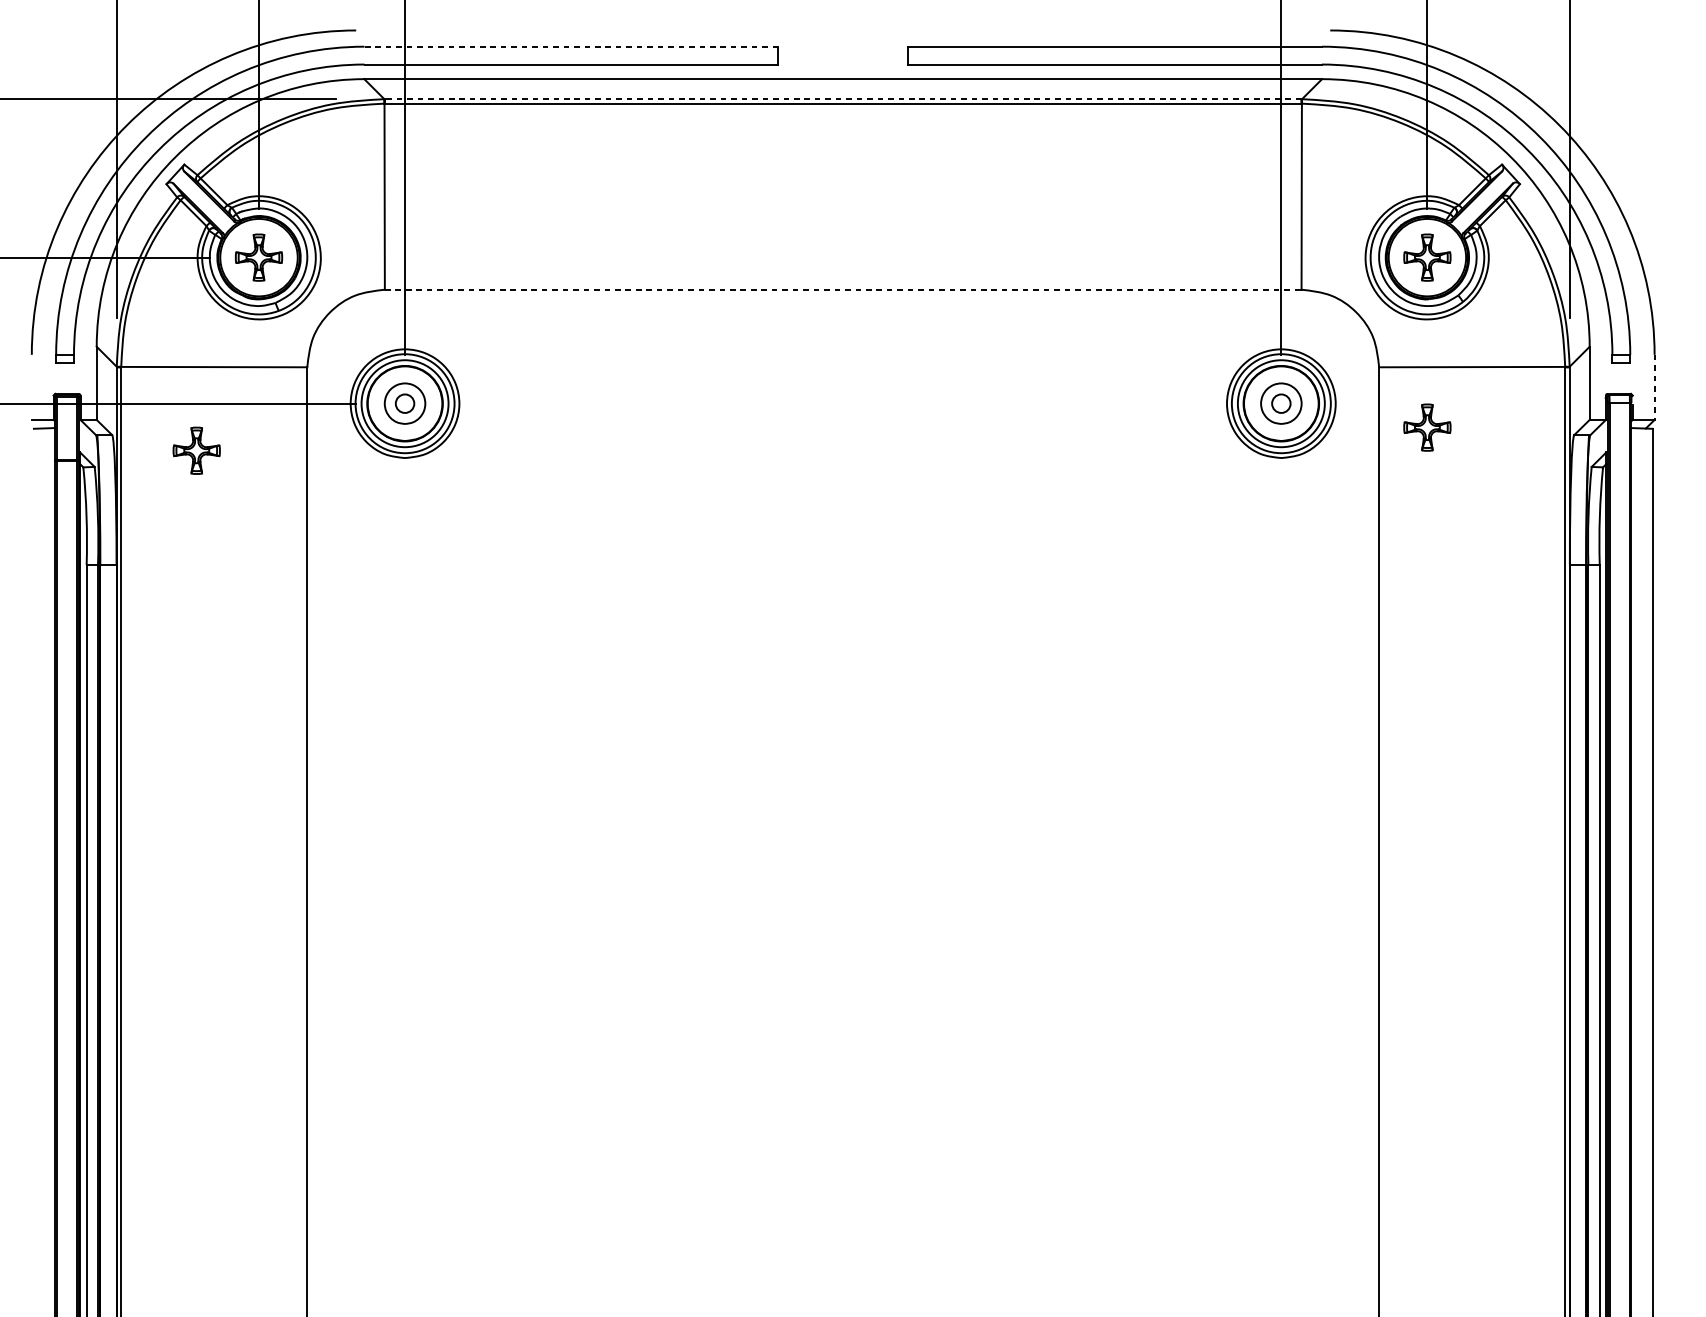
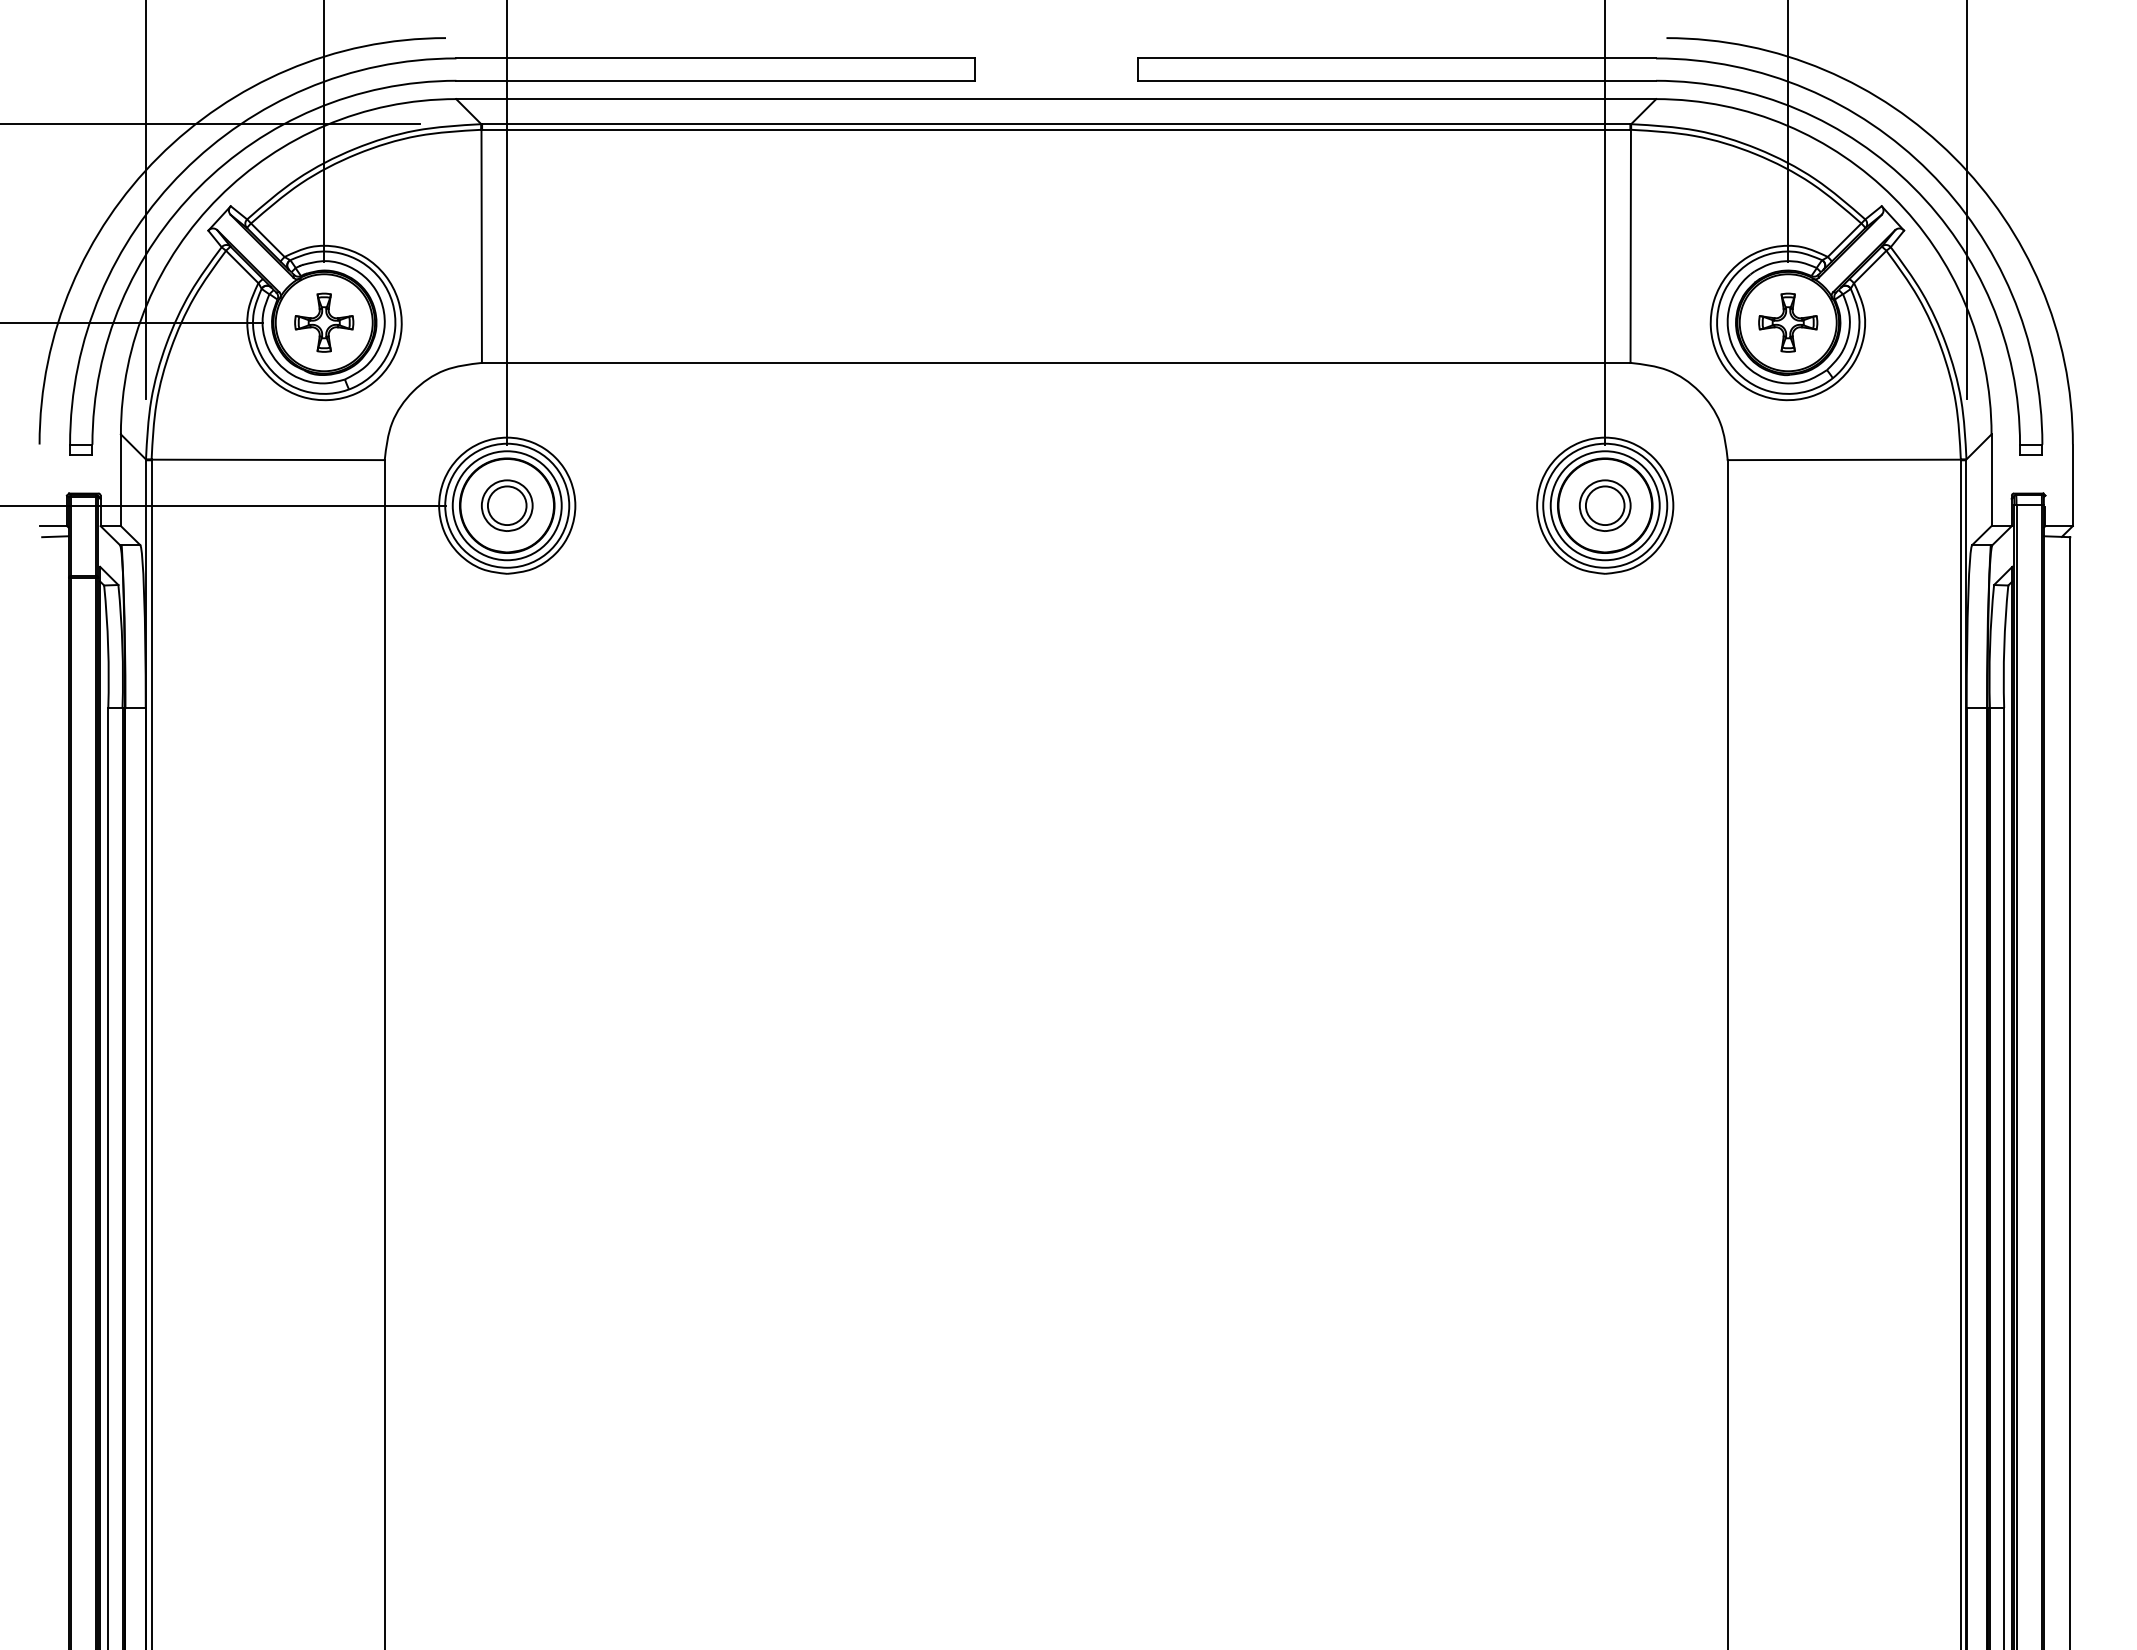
line: (571, 46) -> (715, 58), dashed -> solid
line: (842, 99) -> (1055, 124), dashed -> solid
line: (843, 289) -> (1056, 362), dashed -> solid
line: (1654, 387) -> (2072, 485), dashed -> solid
circle: (404, 403) -> (506, 505), size x1.67
circle: (1280, 403) -> (1604, 505), size x1.67
part: (1427, 427) -> (1788, 535), removed
part: (196, 450) -> (246, 564), removed

